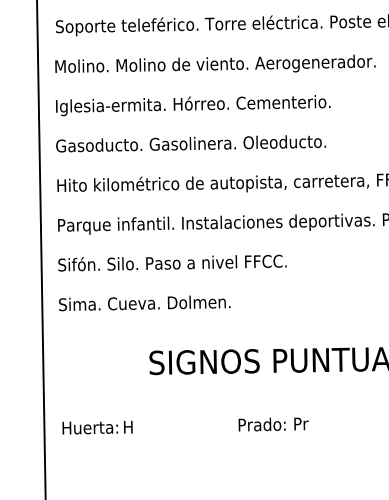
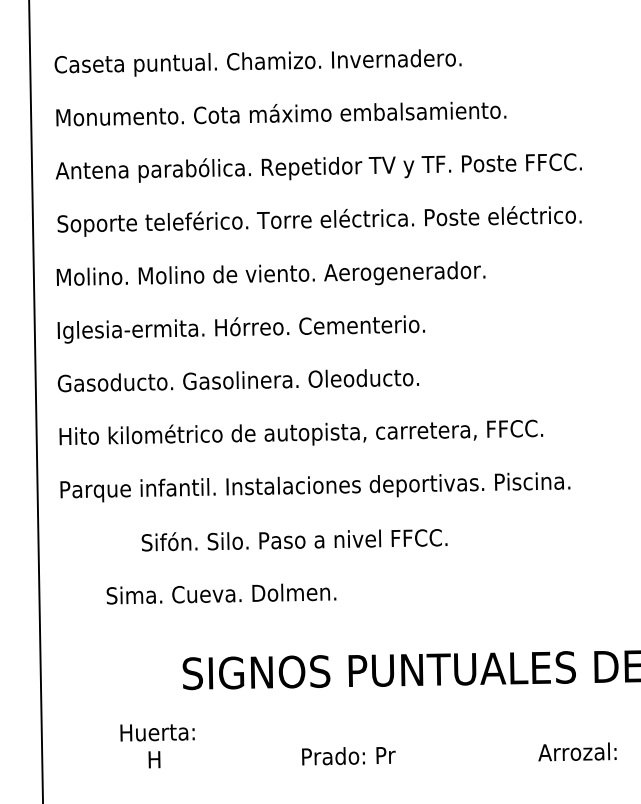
text: (172, 263) -> (294, 540), moved
text: (144, 302) -> (221, 593), moved
text: (90, 427) -> (157, 732), moved

